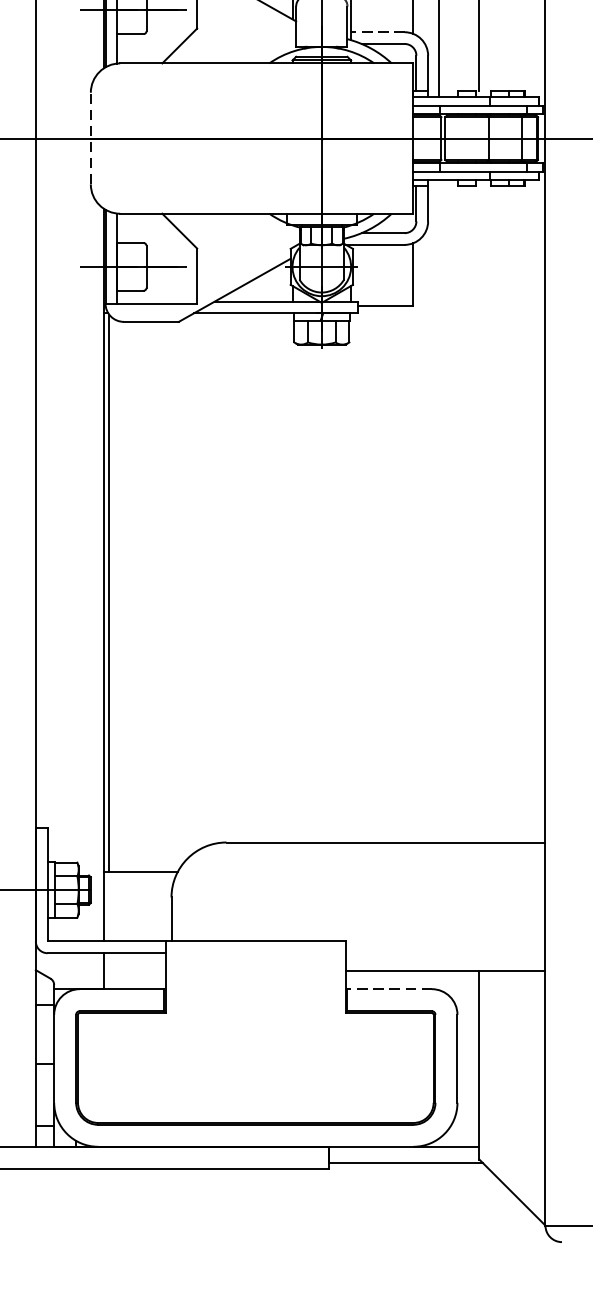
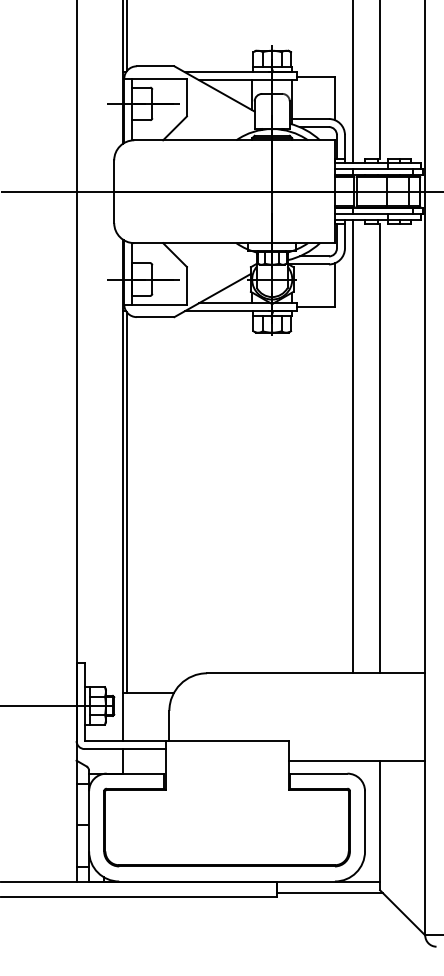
line: (377, 31) -> (310, 118), dashed -> solid
line: (91, 138) -> (114, 191), dashed -> solid
line: (439, 510) -> (352, 446), added
line: (480, 513) -> (380, 448), added
line: (389, 988) -> (318, 773), dashed -> solid

